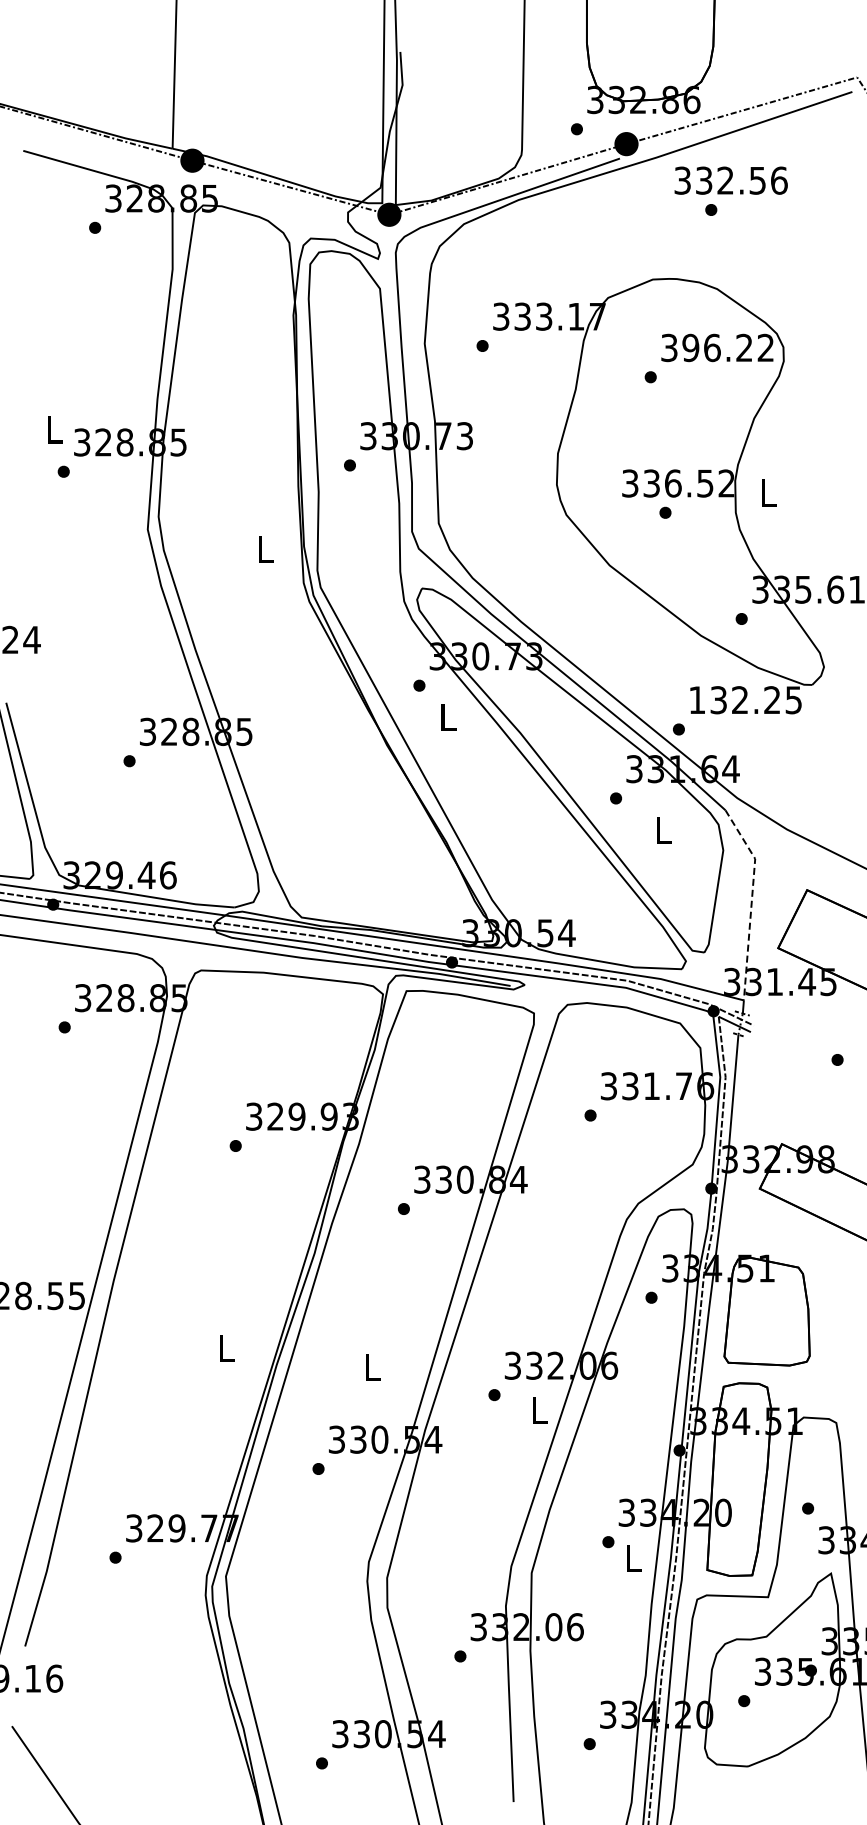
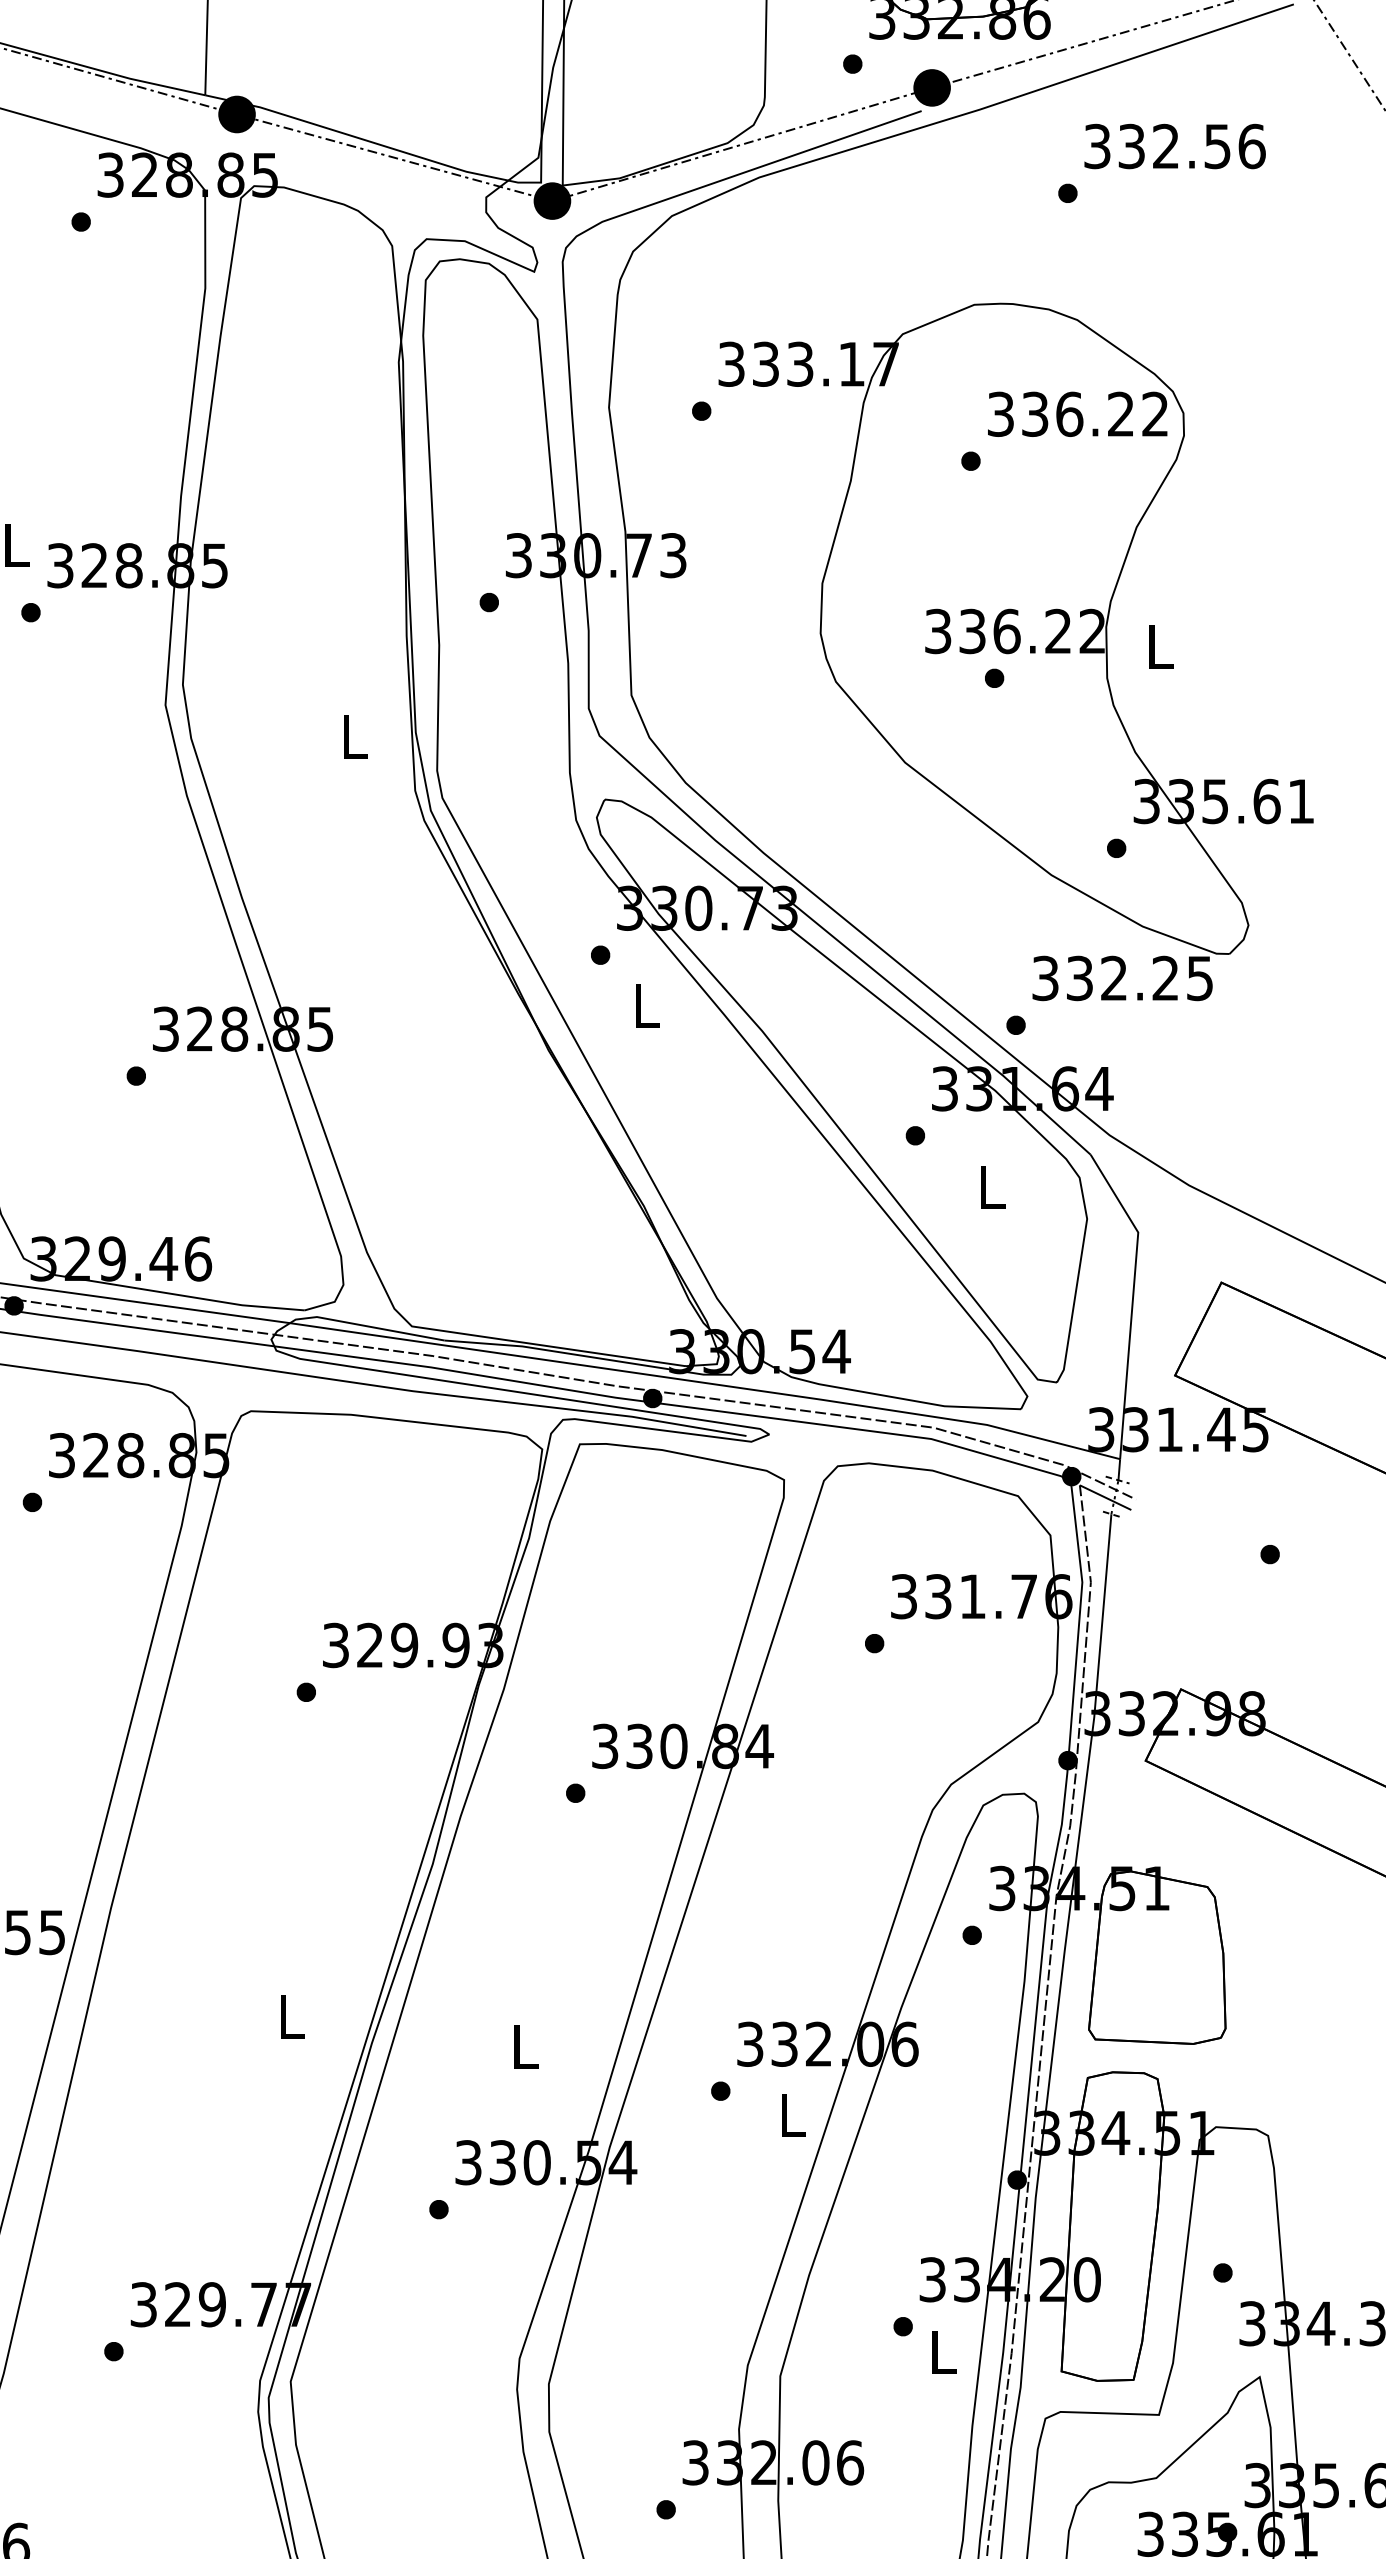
text: (730, 180) -> (1173, 146), moved
text: (690, 347) -> (1034, 413), 396.22 -> 336.22
text: (705, 483) -> (1058, 631), 336.52 -> 336.22
text: (697, 700) -> (1045, 978), 132.25 -> 332.25
line: (751, 900) -> (1132, 1299), dashed -> solid

